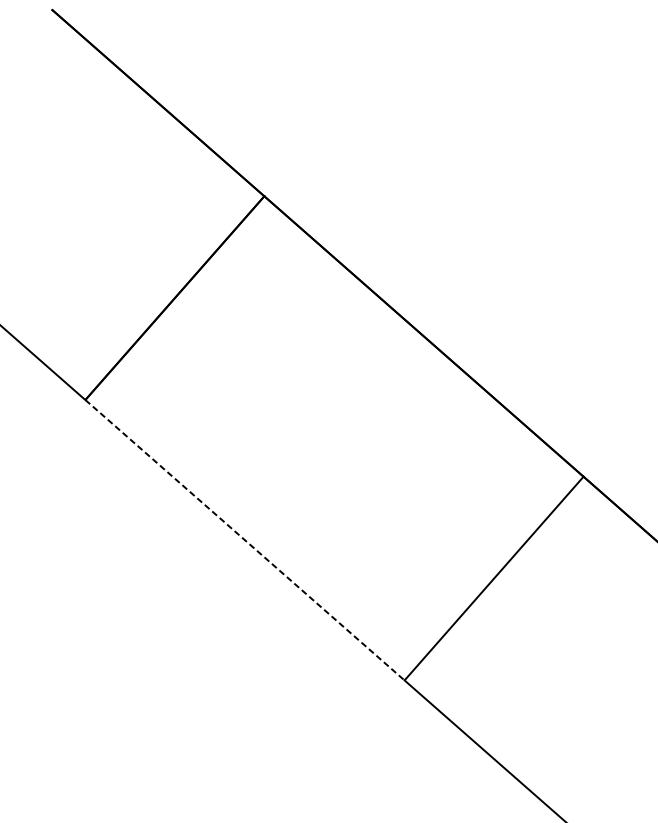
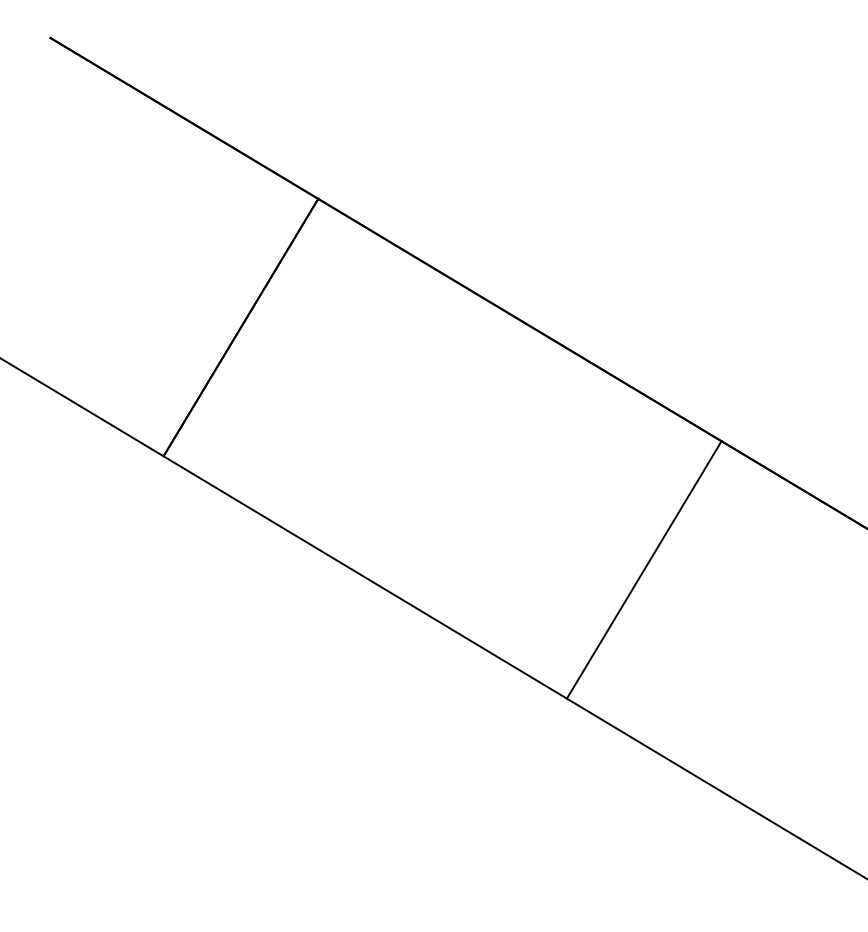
line: (245, 540) -> (365, 577), dashed -> solid

